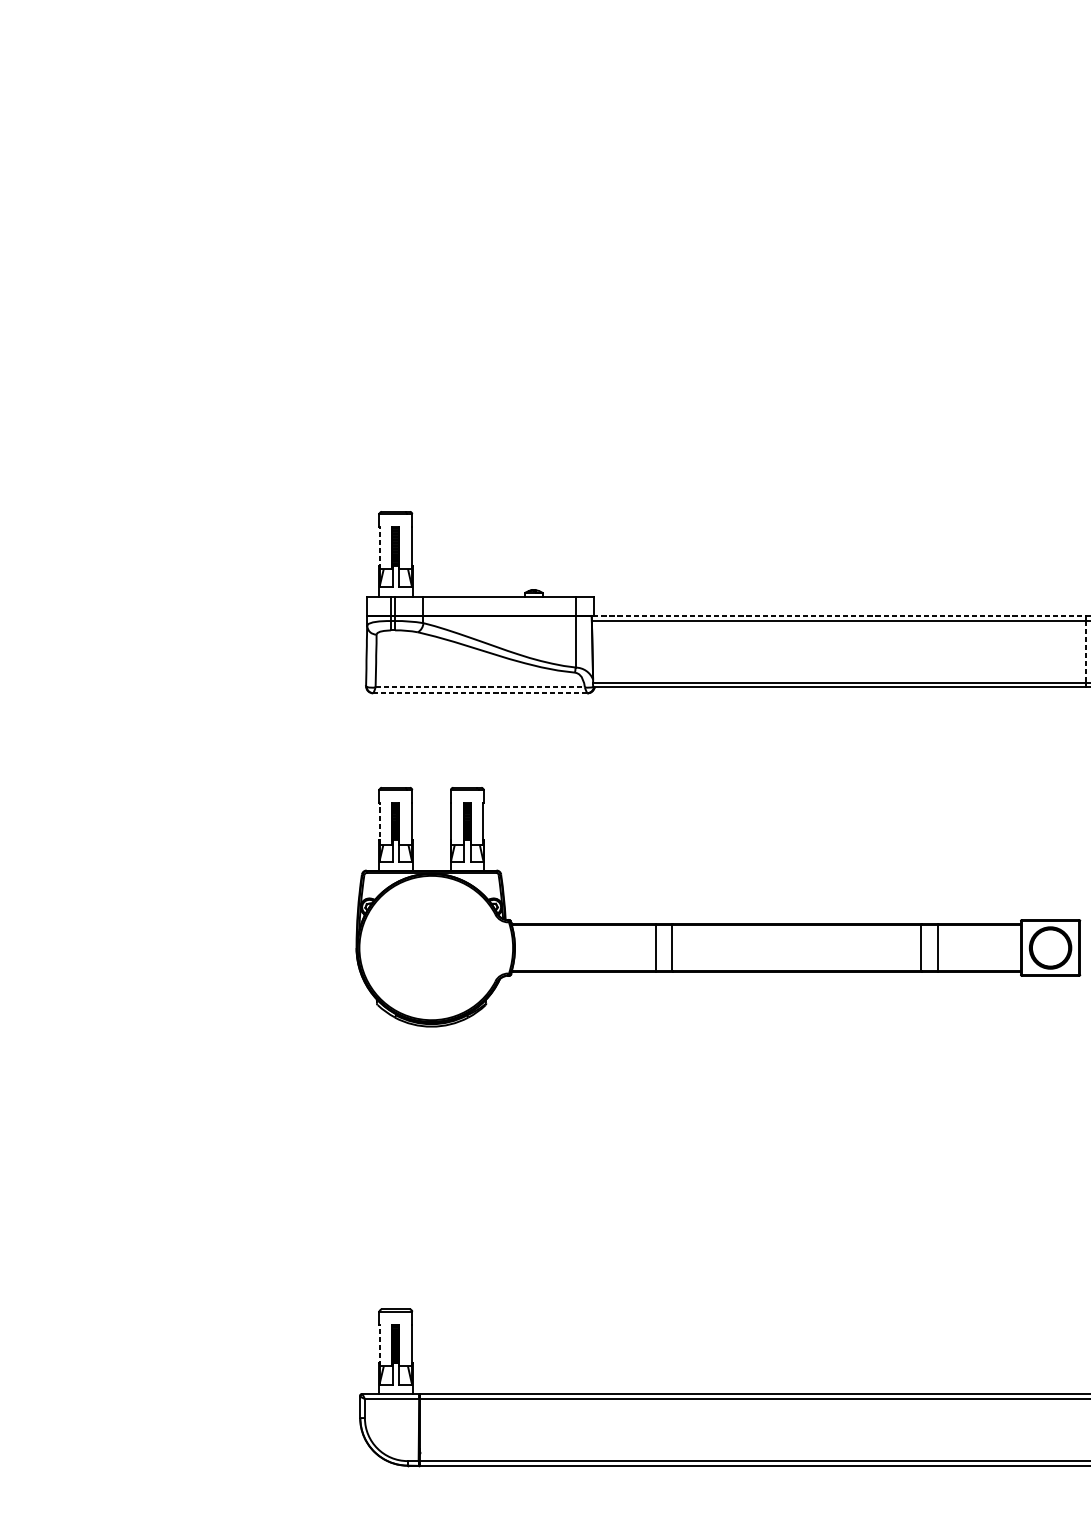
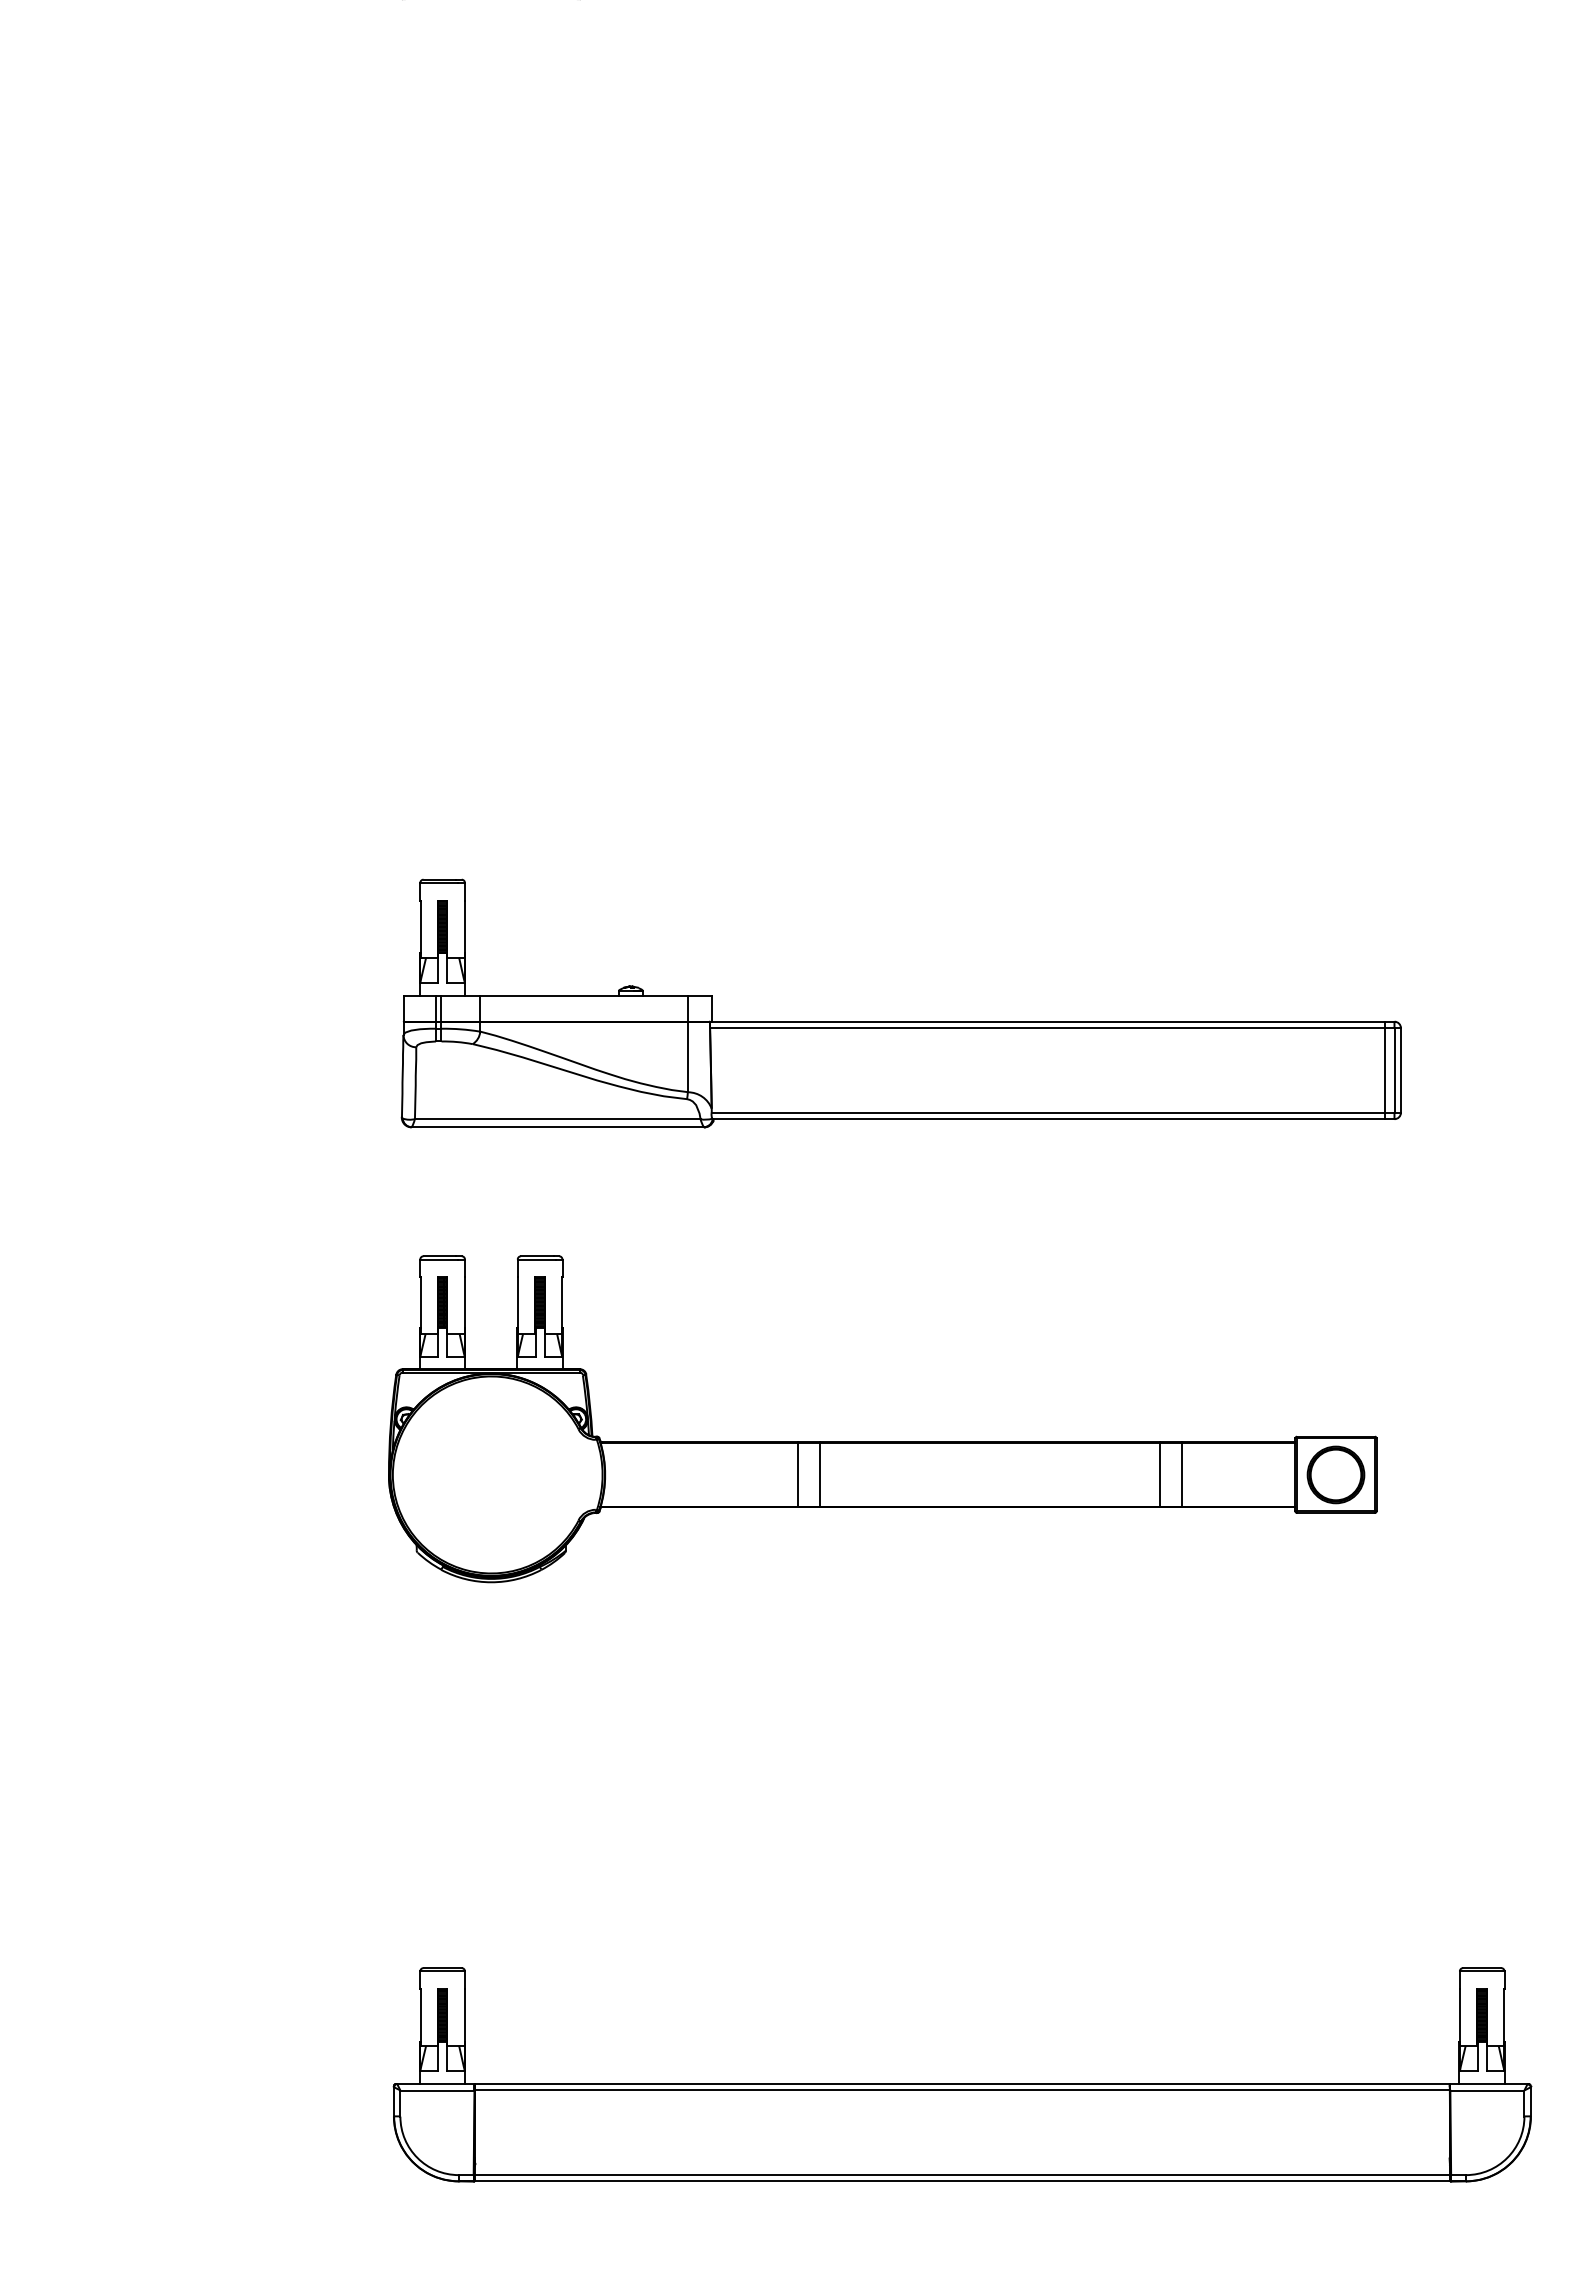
line: (379, 547) -> (420, 928), dashed -> solid
line: (839, 615) -> (1048, 1021), dashed -> solid
line: (1086, 650) -> (1384, 1069), dashed -> solid
line: (480, 687) -> (557, 1119), dashed -> solid
line: (480, 693) -> (557, 1127), dashed -> solid
line: (379, 823) -> (420, 1305), dashed -> solid
line: (379, 1344) -> (420, 2016), dashed -> solid

